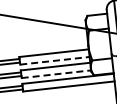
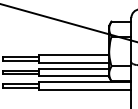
line: (55, 60) -> (74, 62), dashed -> solid
line: (56, 74) -> (74, 76), dashed -> solid

